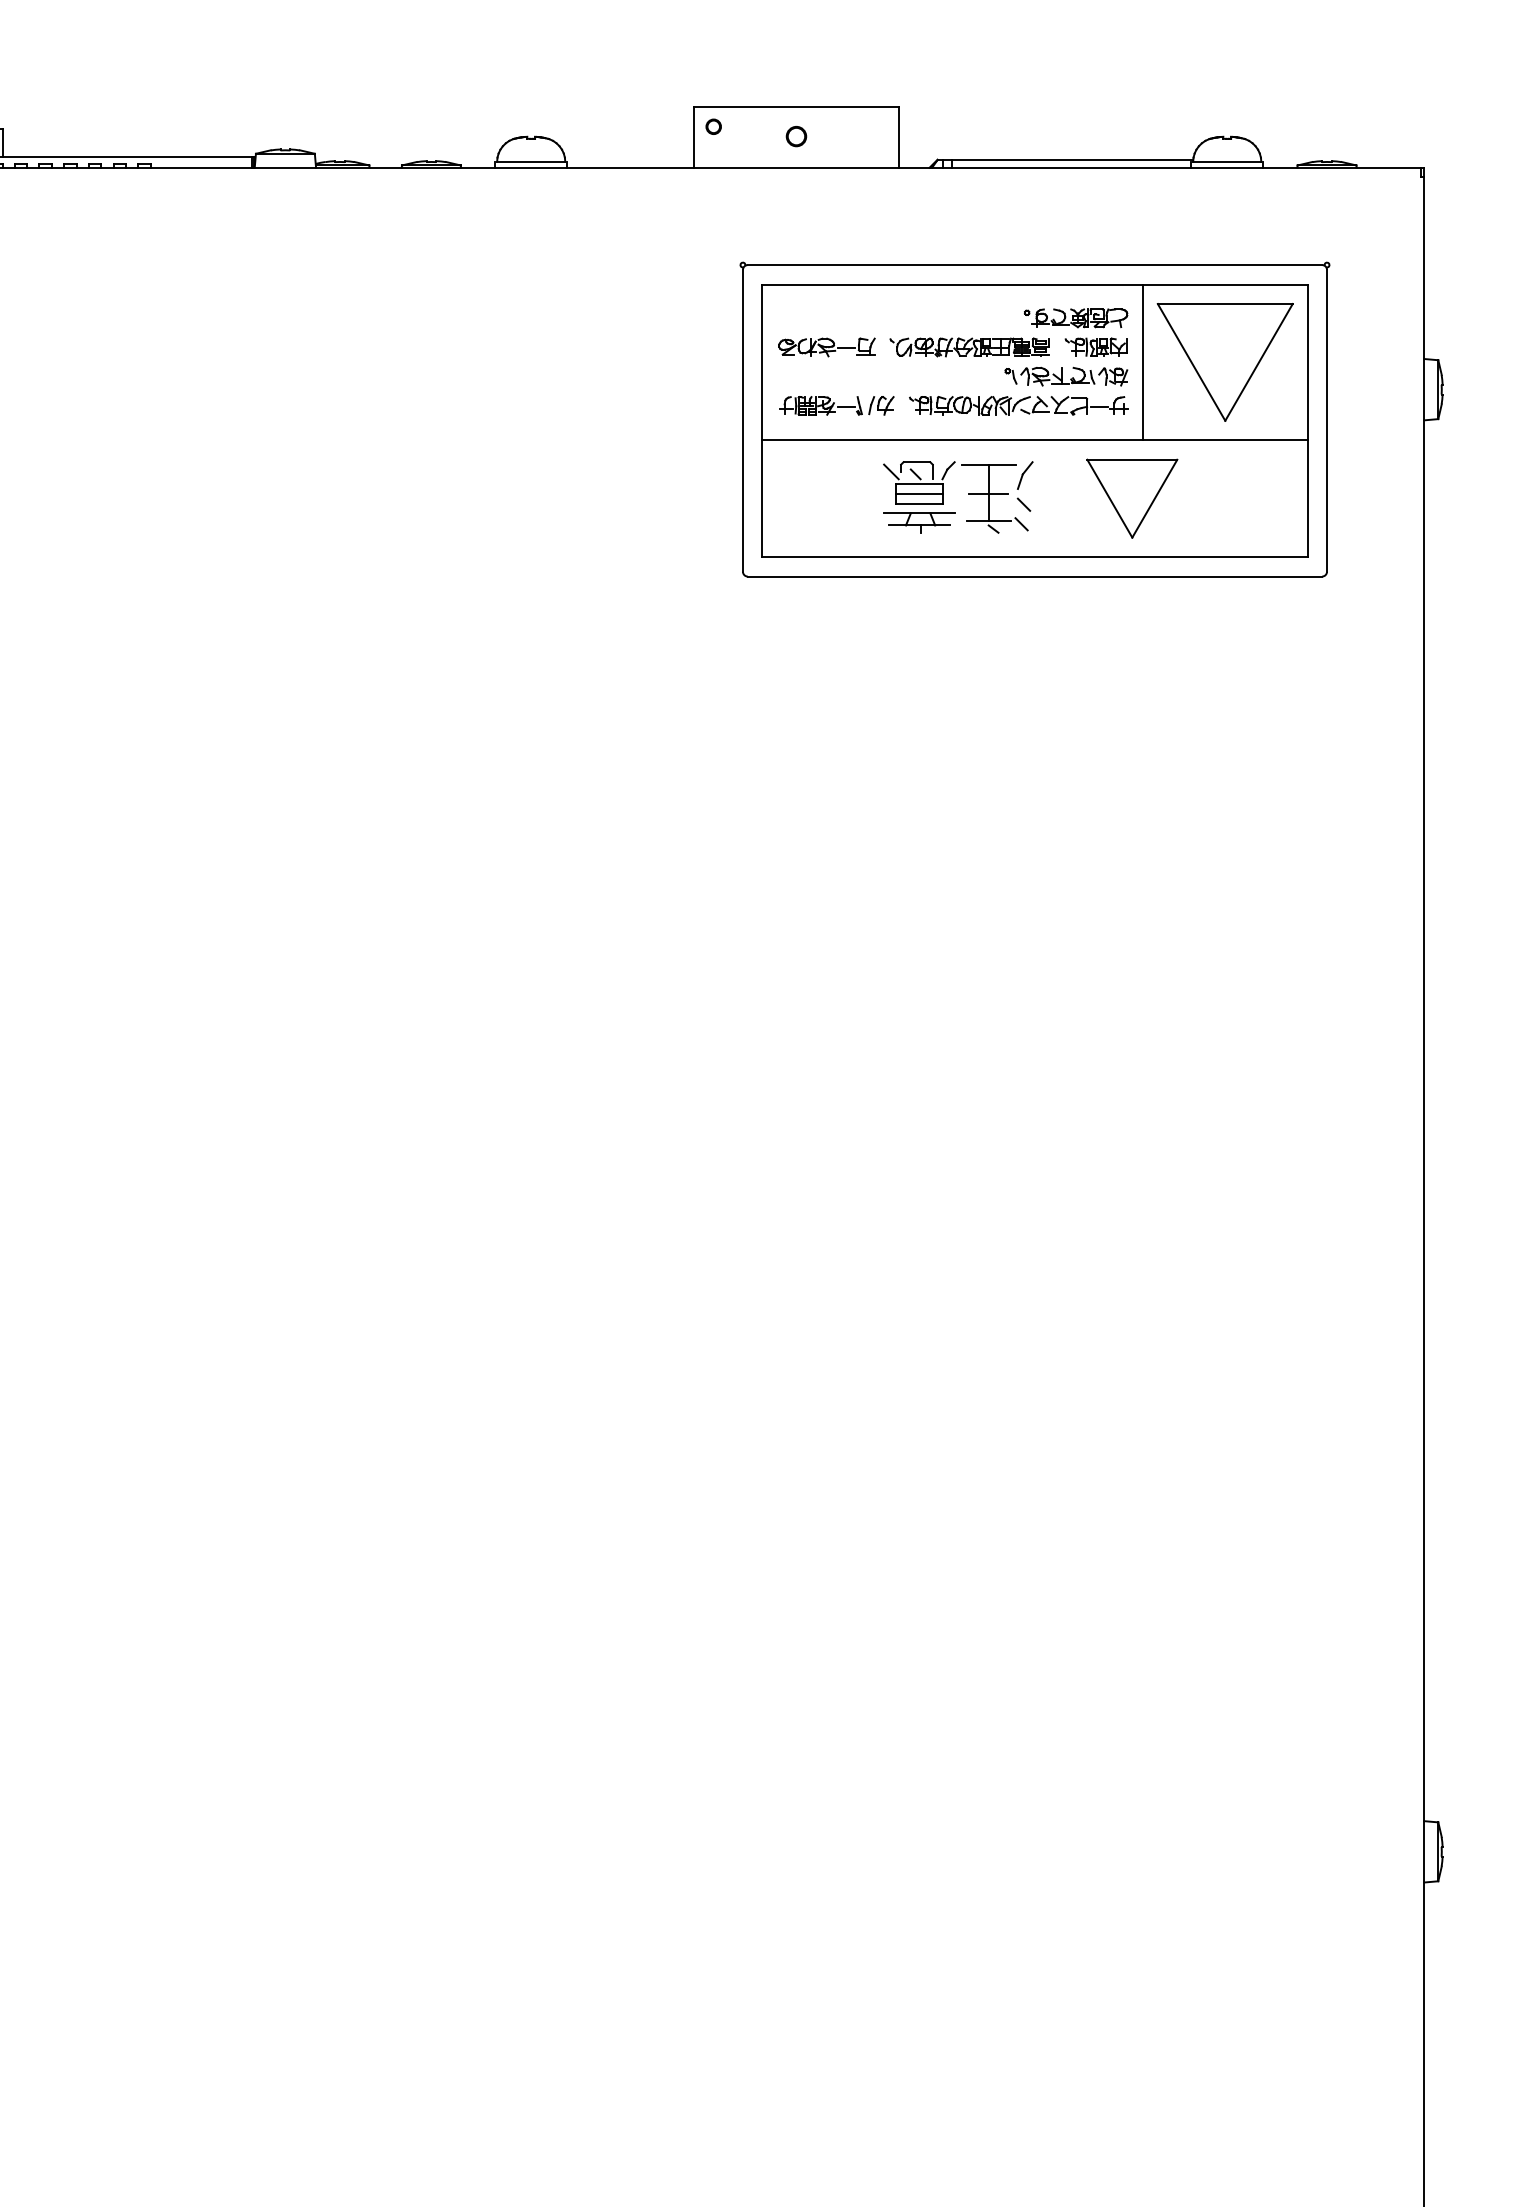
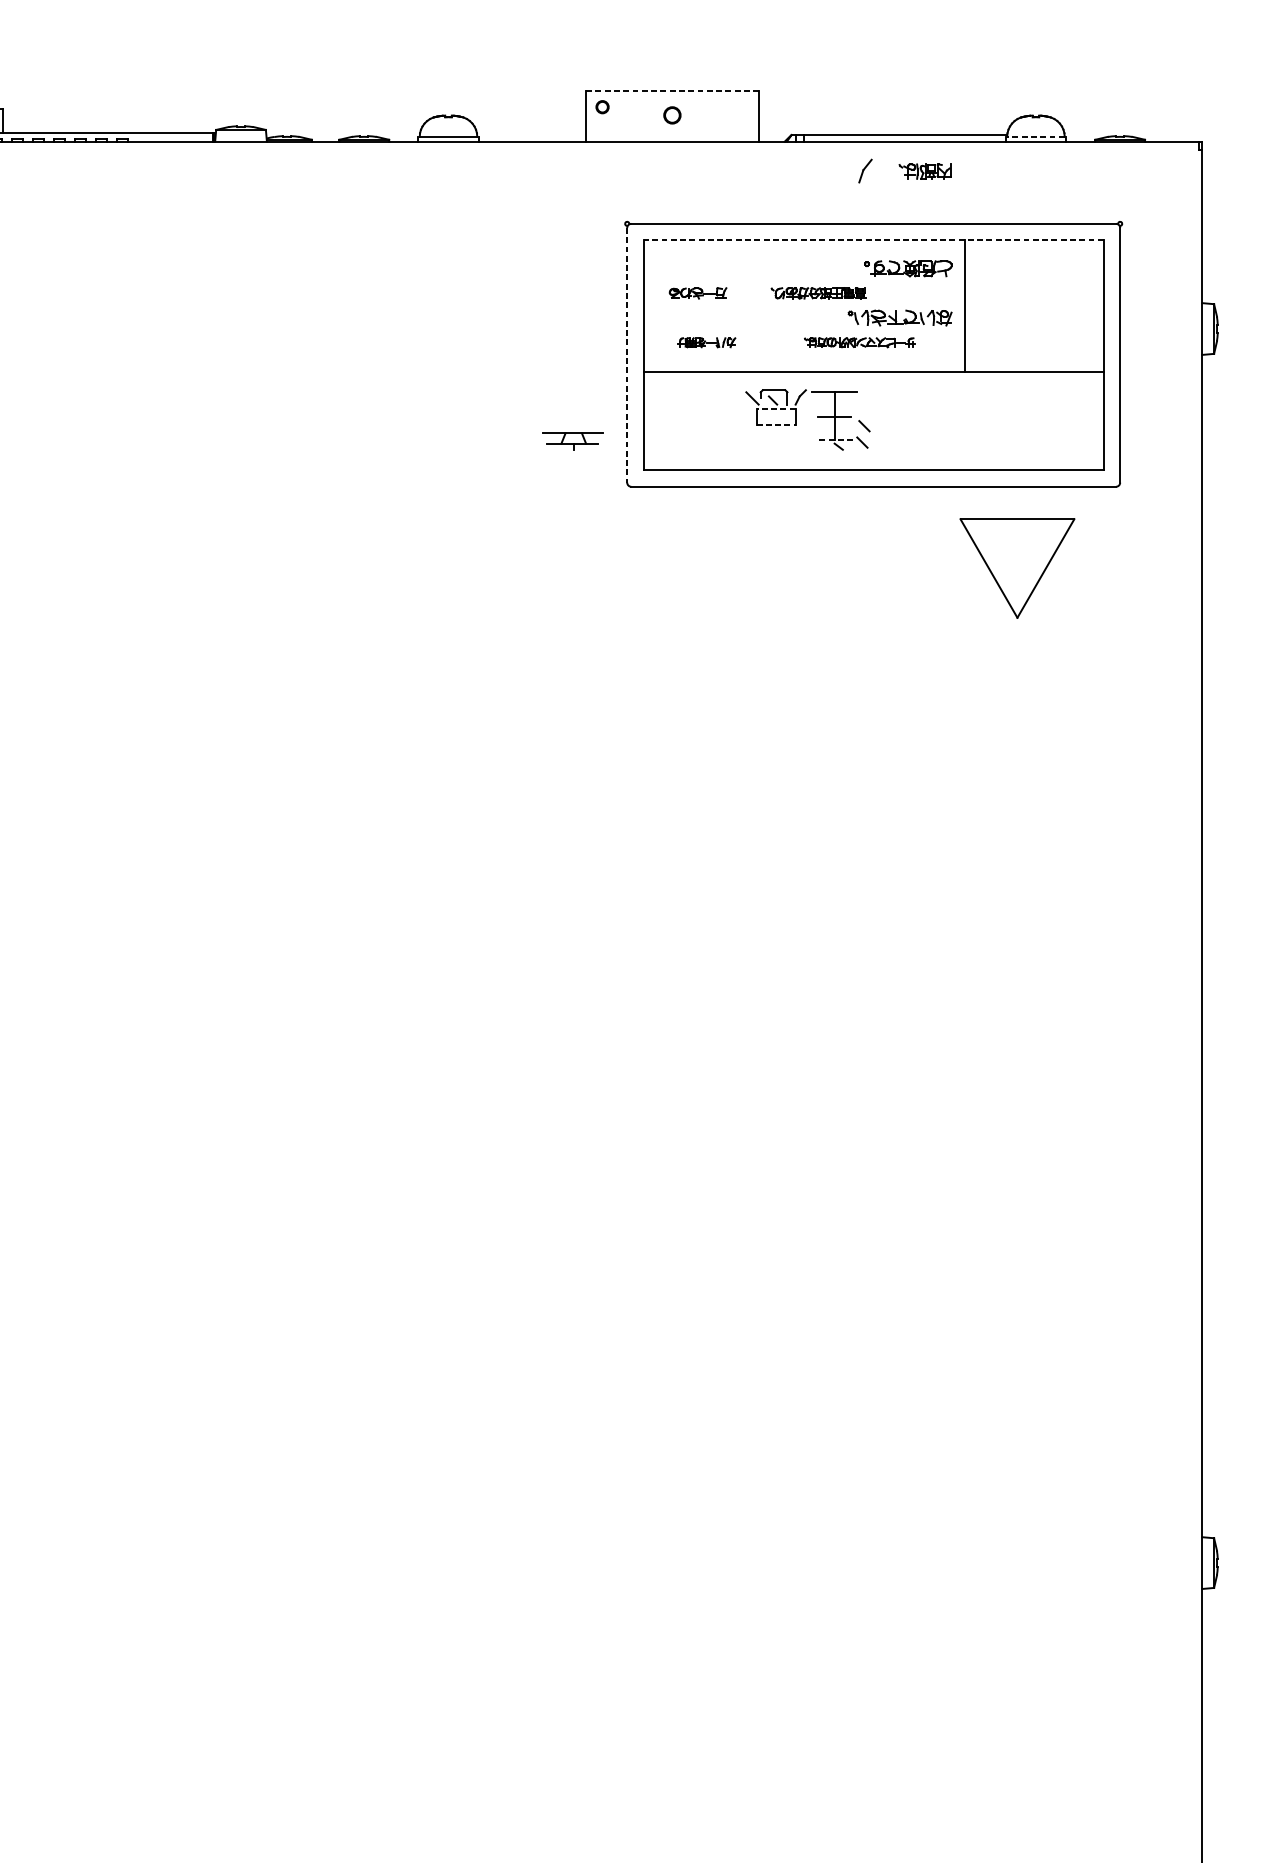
line: (796, 107) -> (672, 90), solid -> dashed
line: (1226, 161) -> (1035, 136), solid -> dashed
line: (1034, 284) -> (873, 240), solid -> dashed
part: (1095, 346) -> (924, 171), moved
part: (826, 347) -> (697, 293), size x0.7
part: (969, 347) -> (818, 293), size x0.7
part: (1224, 362) -> (1016, 568), moved
part: (836, 405) -> (706, 342), size x0.6
part: (1018, 405) -> (859, 342), size x0.6
line: (742, 420) -> (626, 355), solid -> dashed
part: (1025, 475) -> (865, 171), moved
line: (918, 484) -> (775, 409), solid -> dashed
line: (919, 493) -> (776, 416), removed
part: (1132, 498) -> (956, 420), removed
line: (919, 503) -> (776, 425), solid -> dashed
line: (988, 520) -> (834, 439), solid -> dashed
part: (919, 522) -> (572, 441), moved

